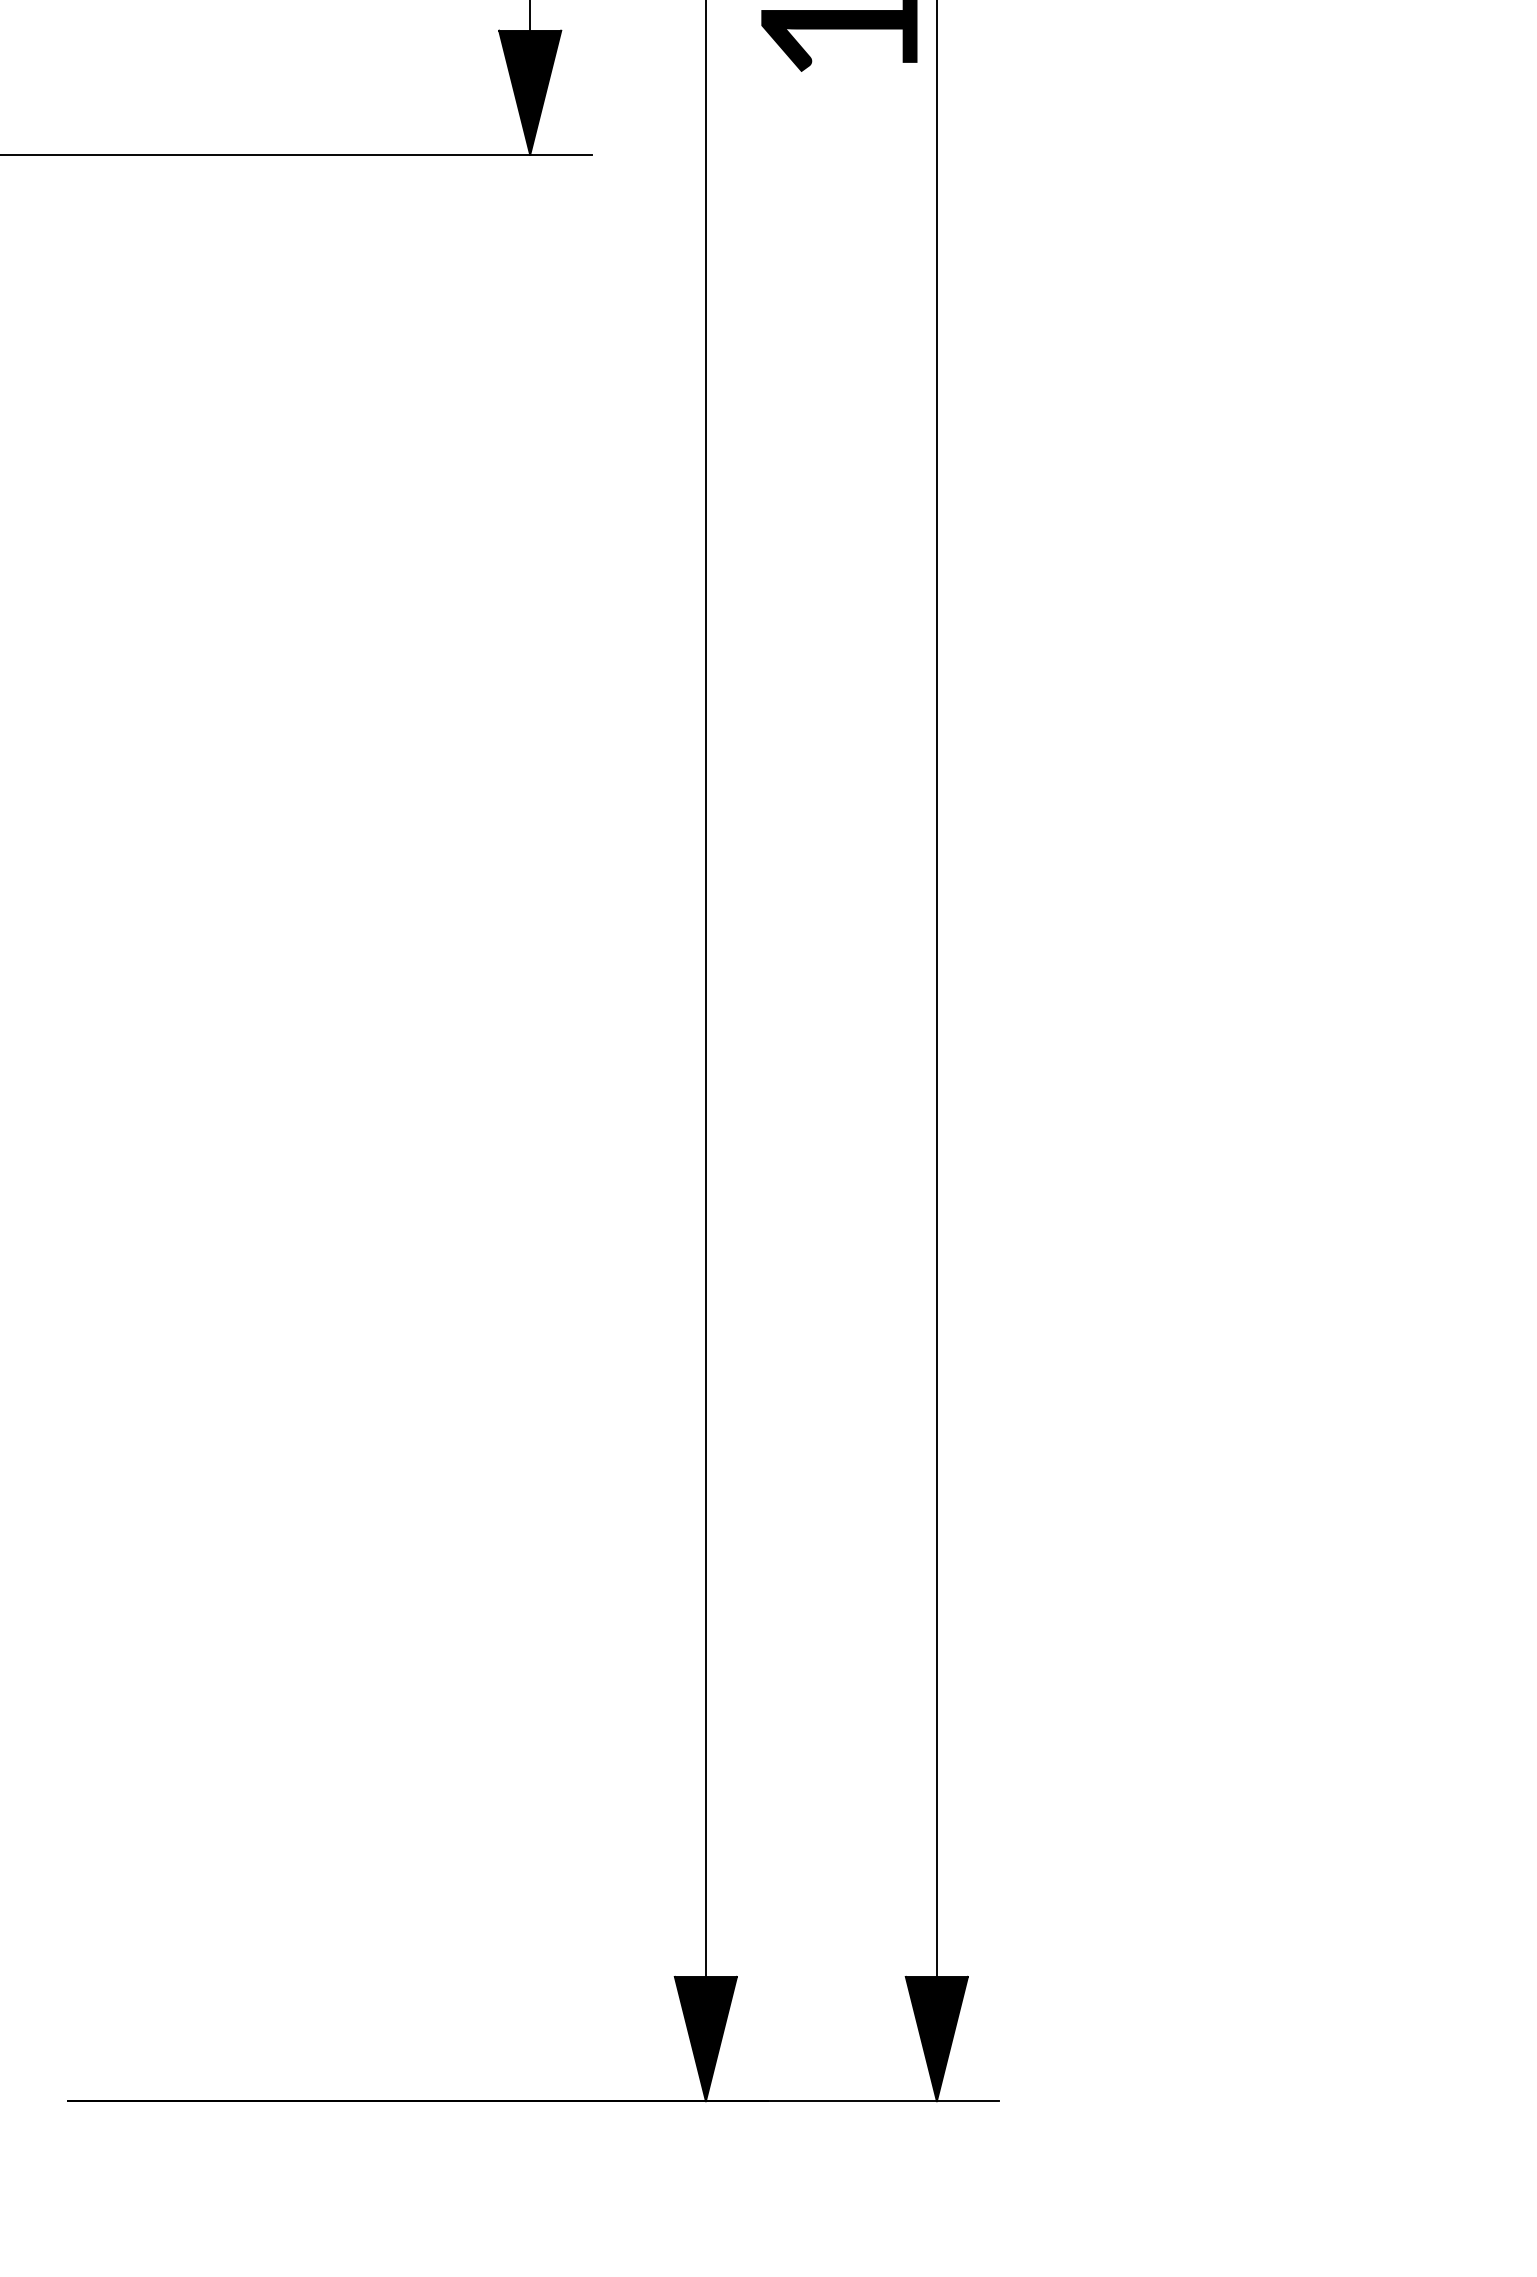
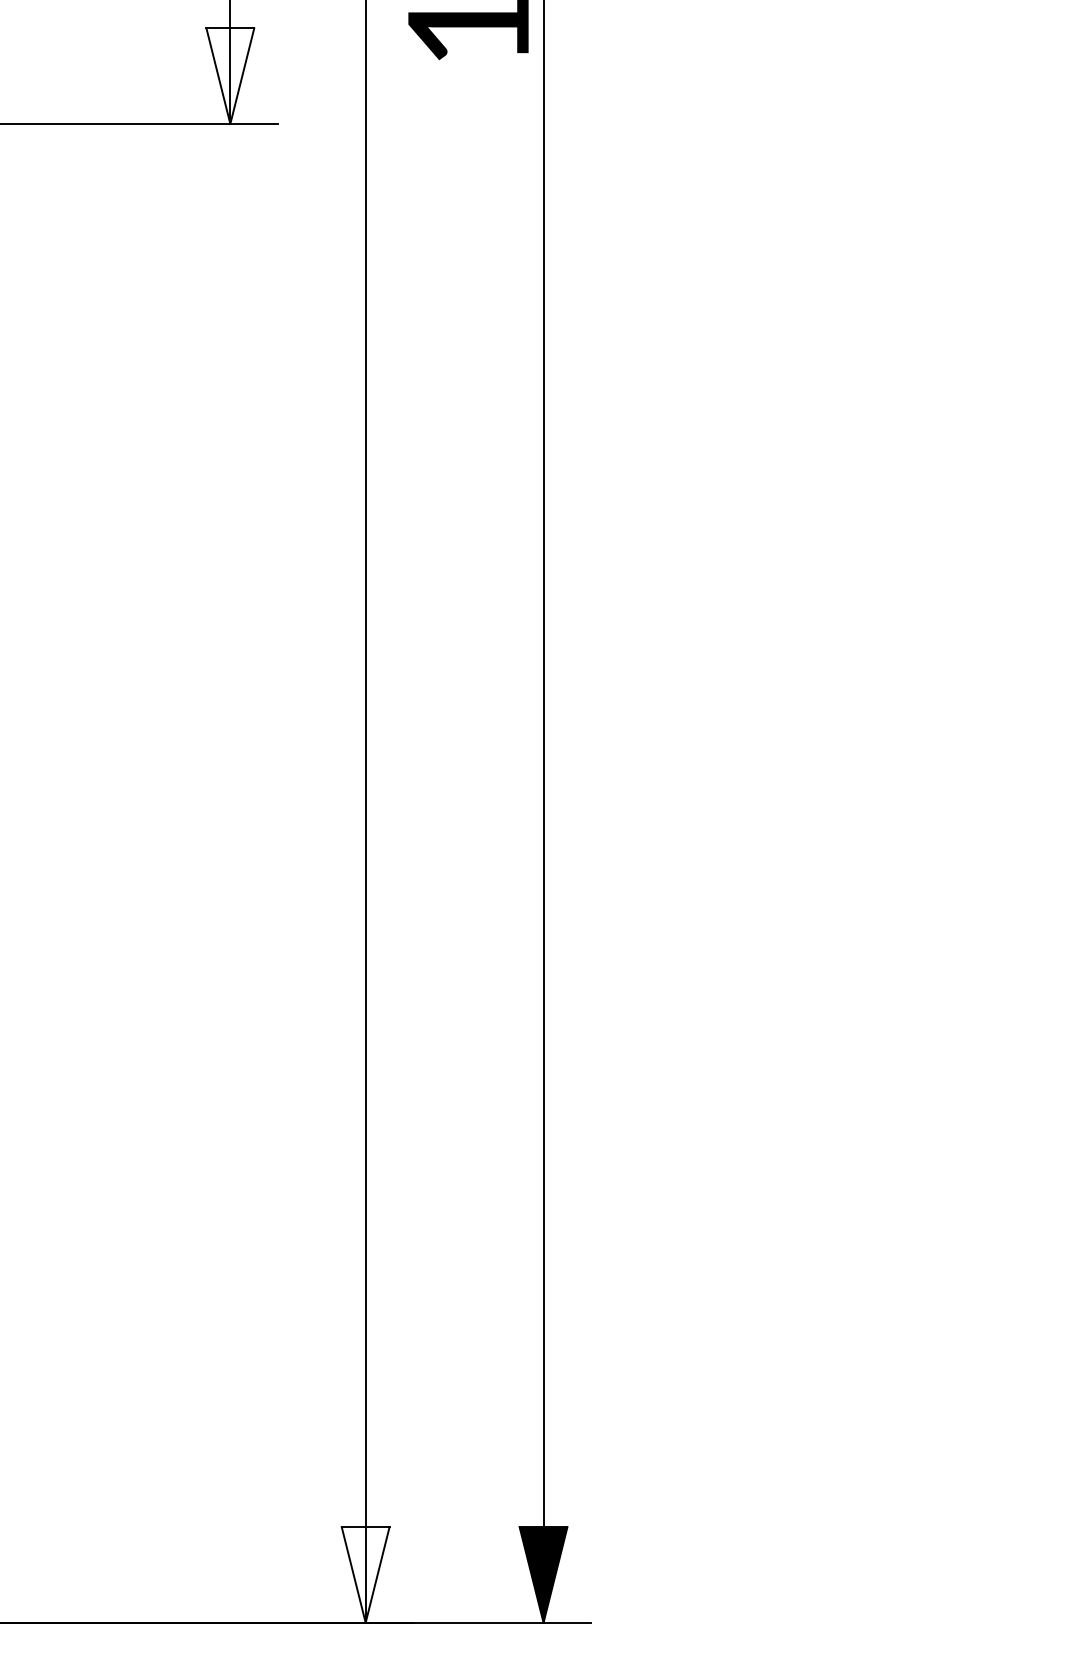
fill: (530, 92) -> (230, 75), removed
fill: (705, 2038) -> (365, 1574), removed

